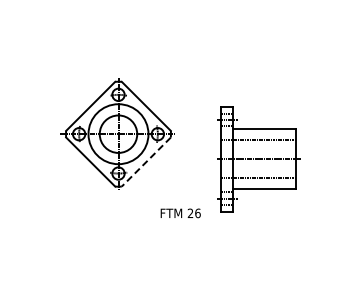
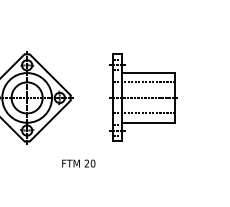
part: (258, 159) -> (143, 98), moved
line: (146, 162) -> (50, 121), dashed -> solid
text: (197, 212) -> (92, 162), 26 -> 20

